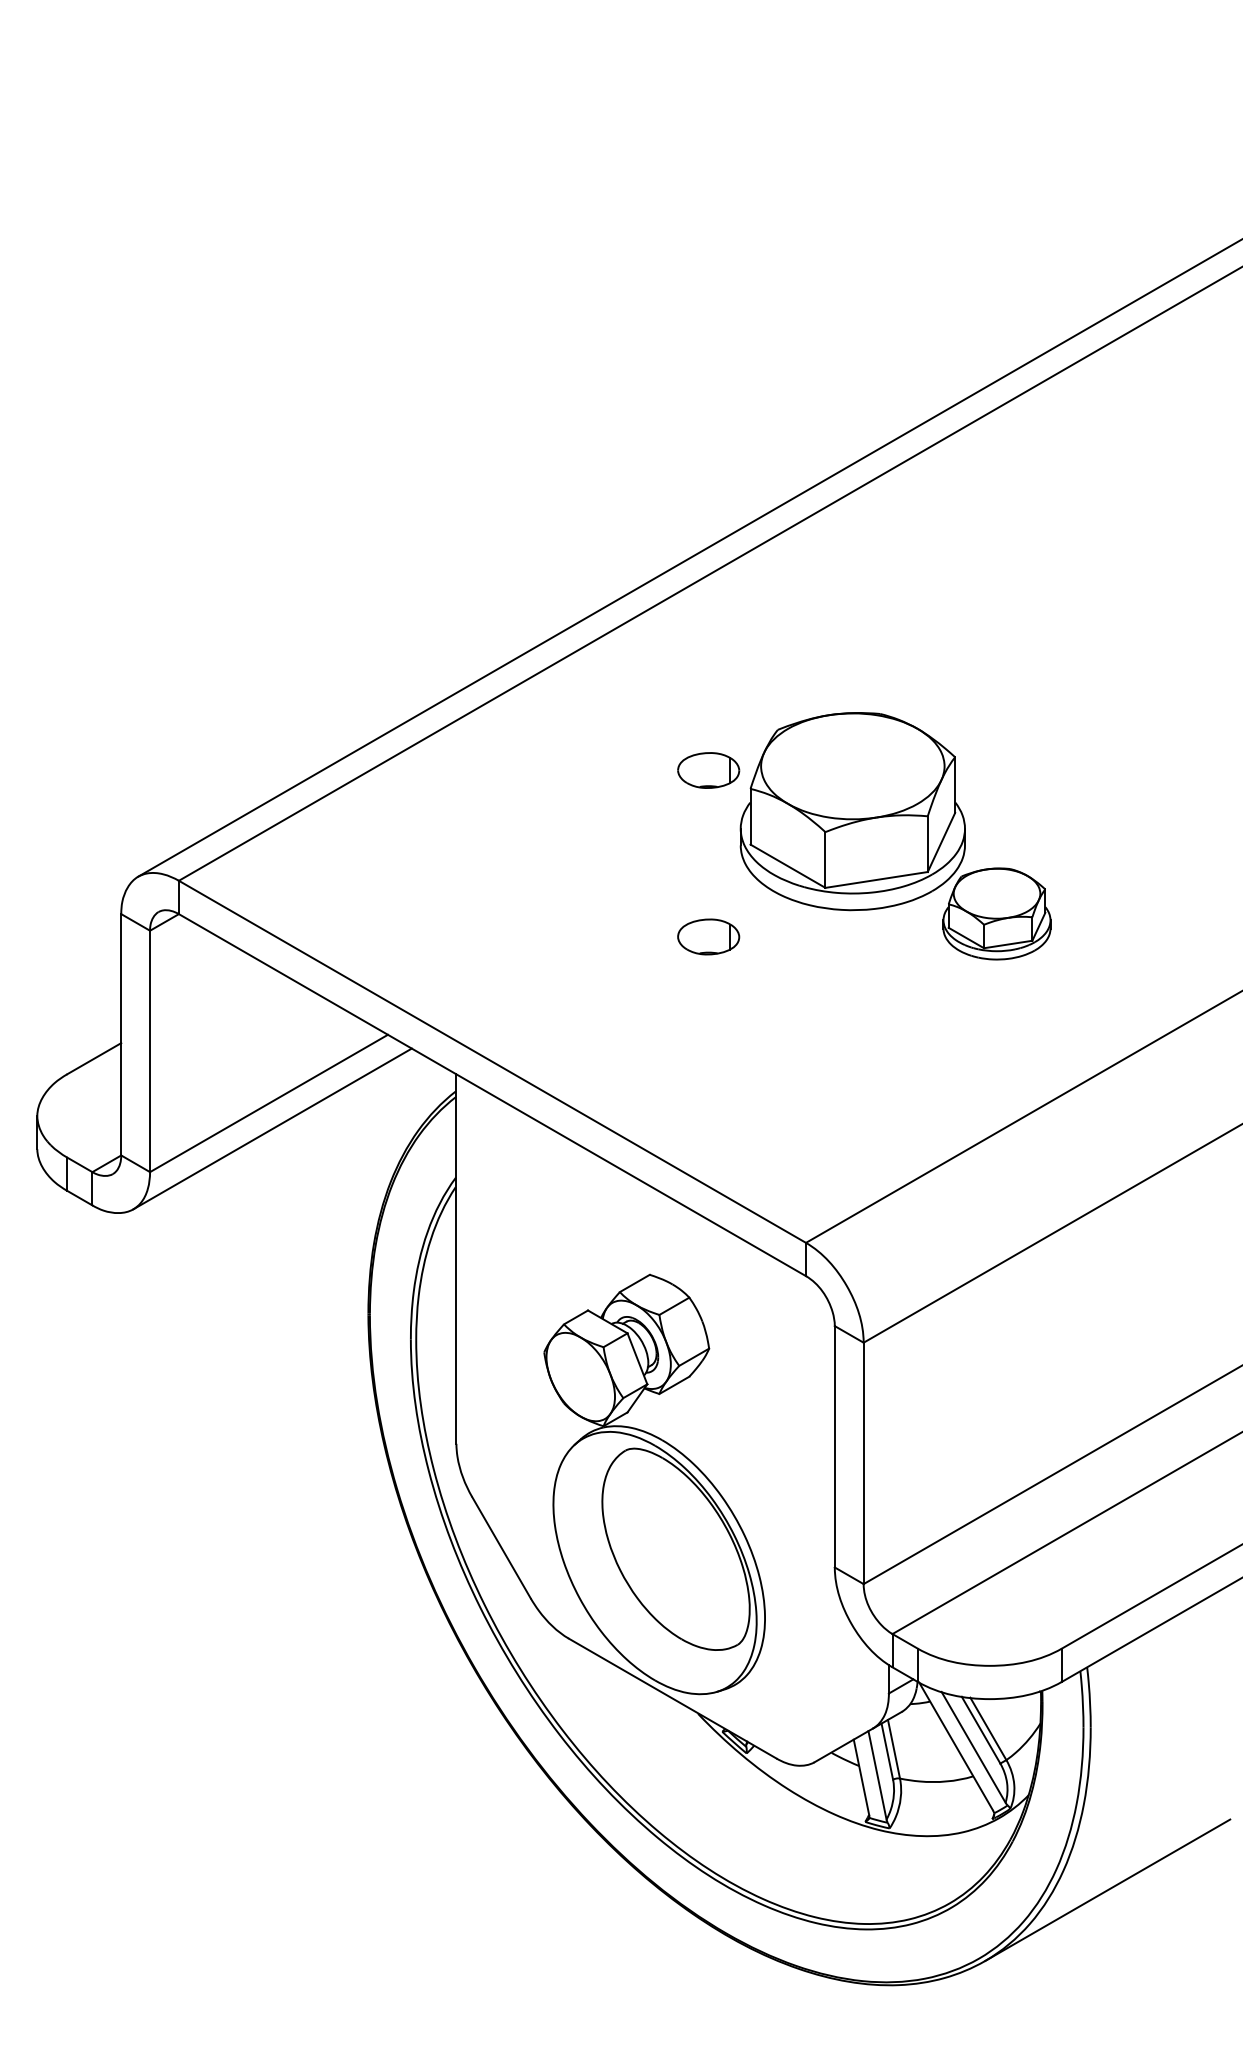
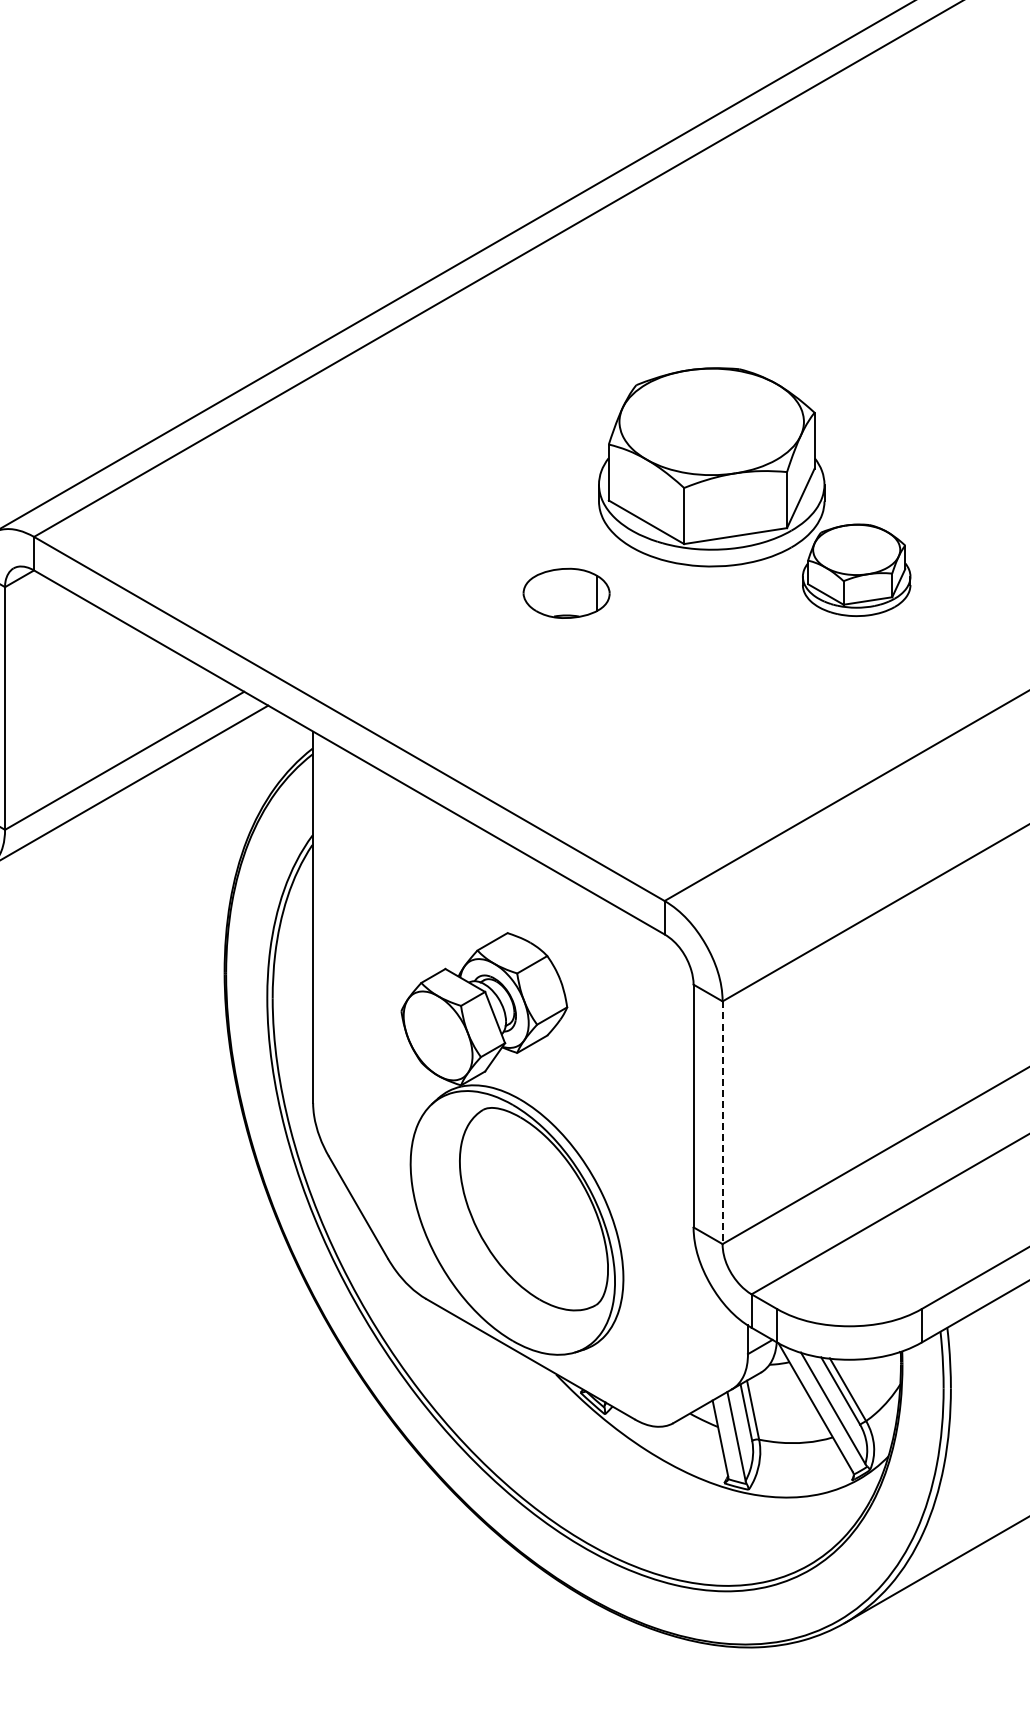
part: (708, 770) -> (566, 426), removed
part: (708, 936) -> (566, 592), size x1.4
line: (863, 1463) -> (722, 1122), solid -> dashed

